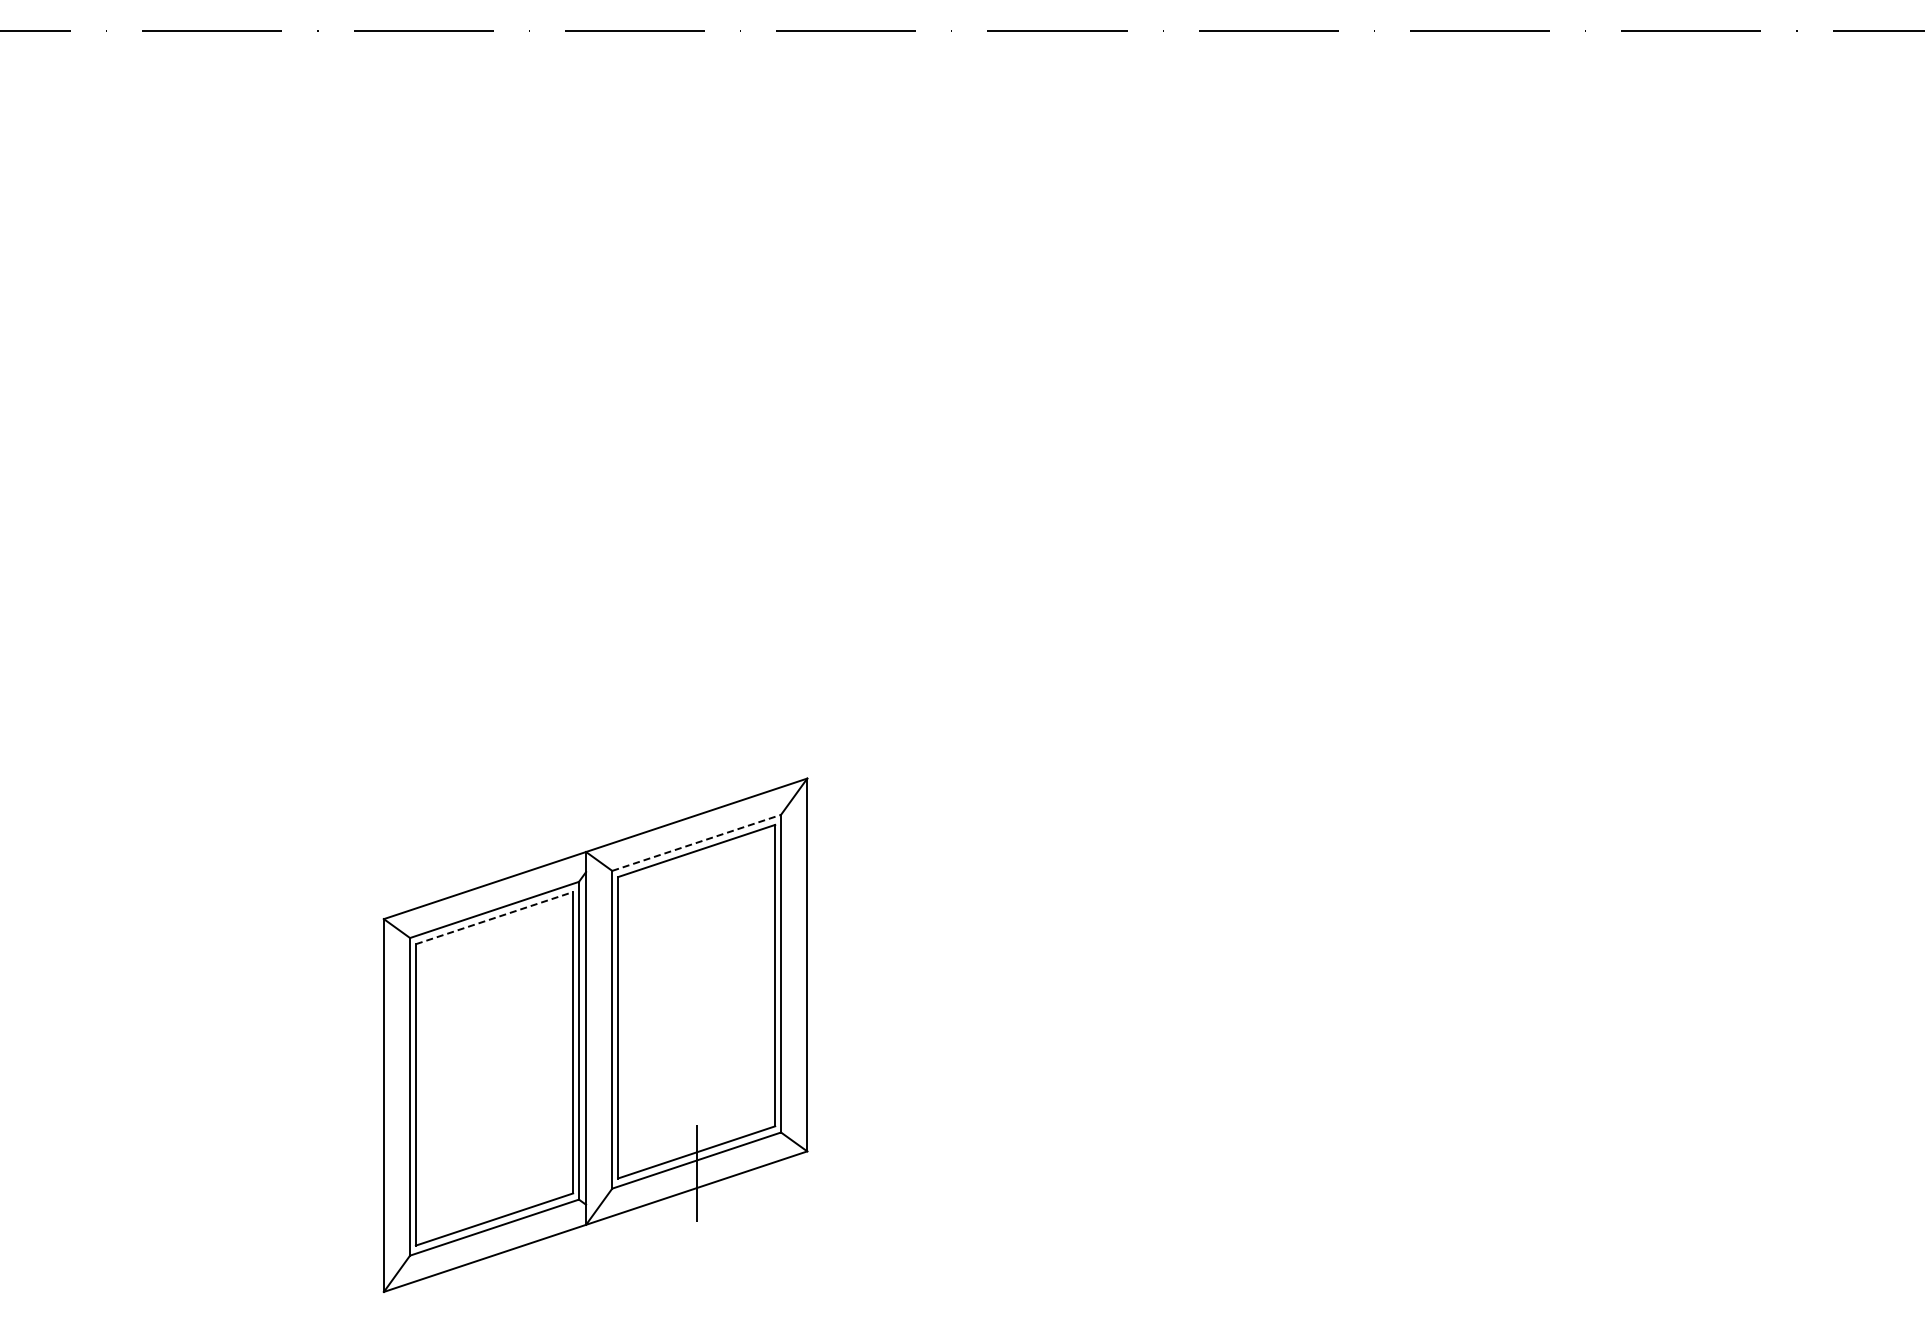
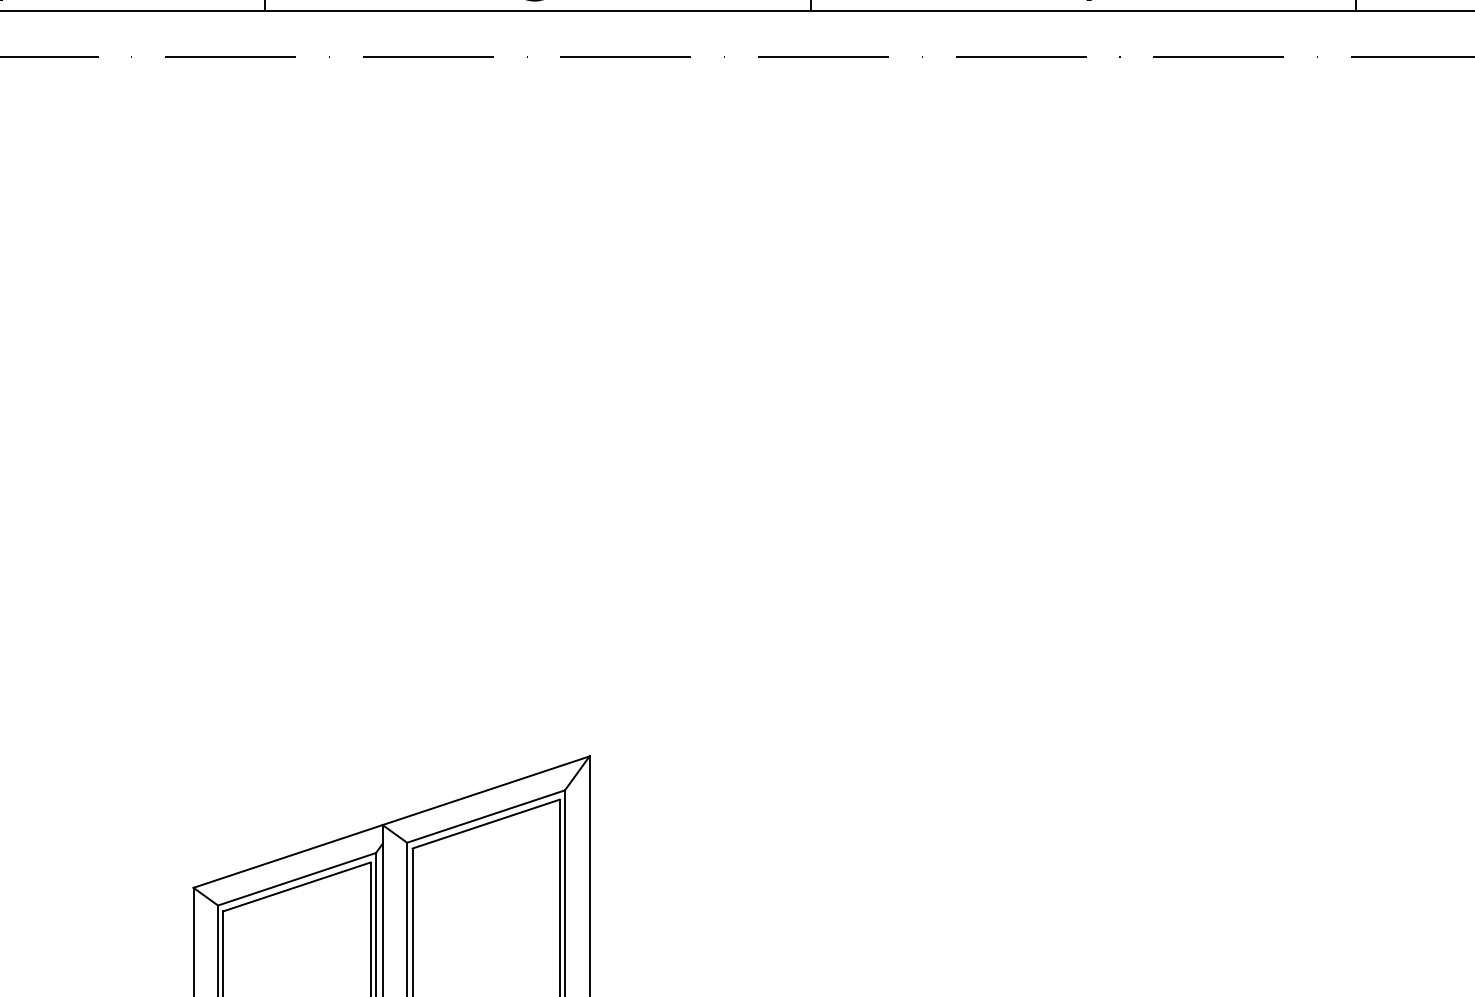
line: (696, 842) -> (485, 816), dashed -> solid
line: (494, 918) -> (297, 887), dashed -> solid

